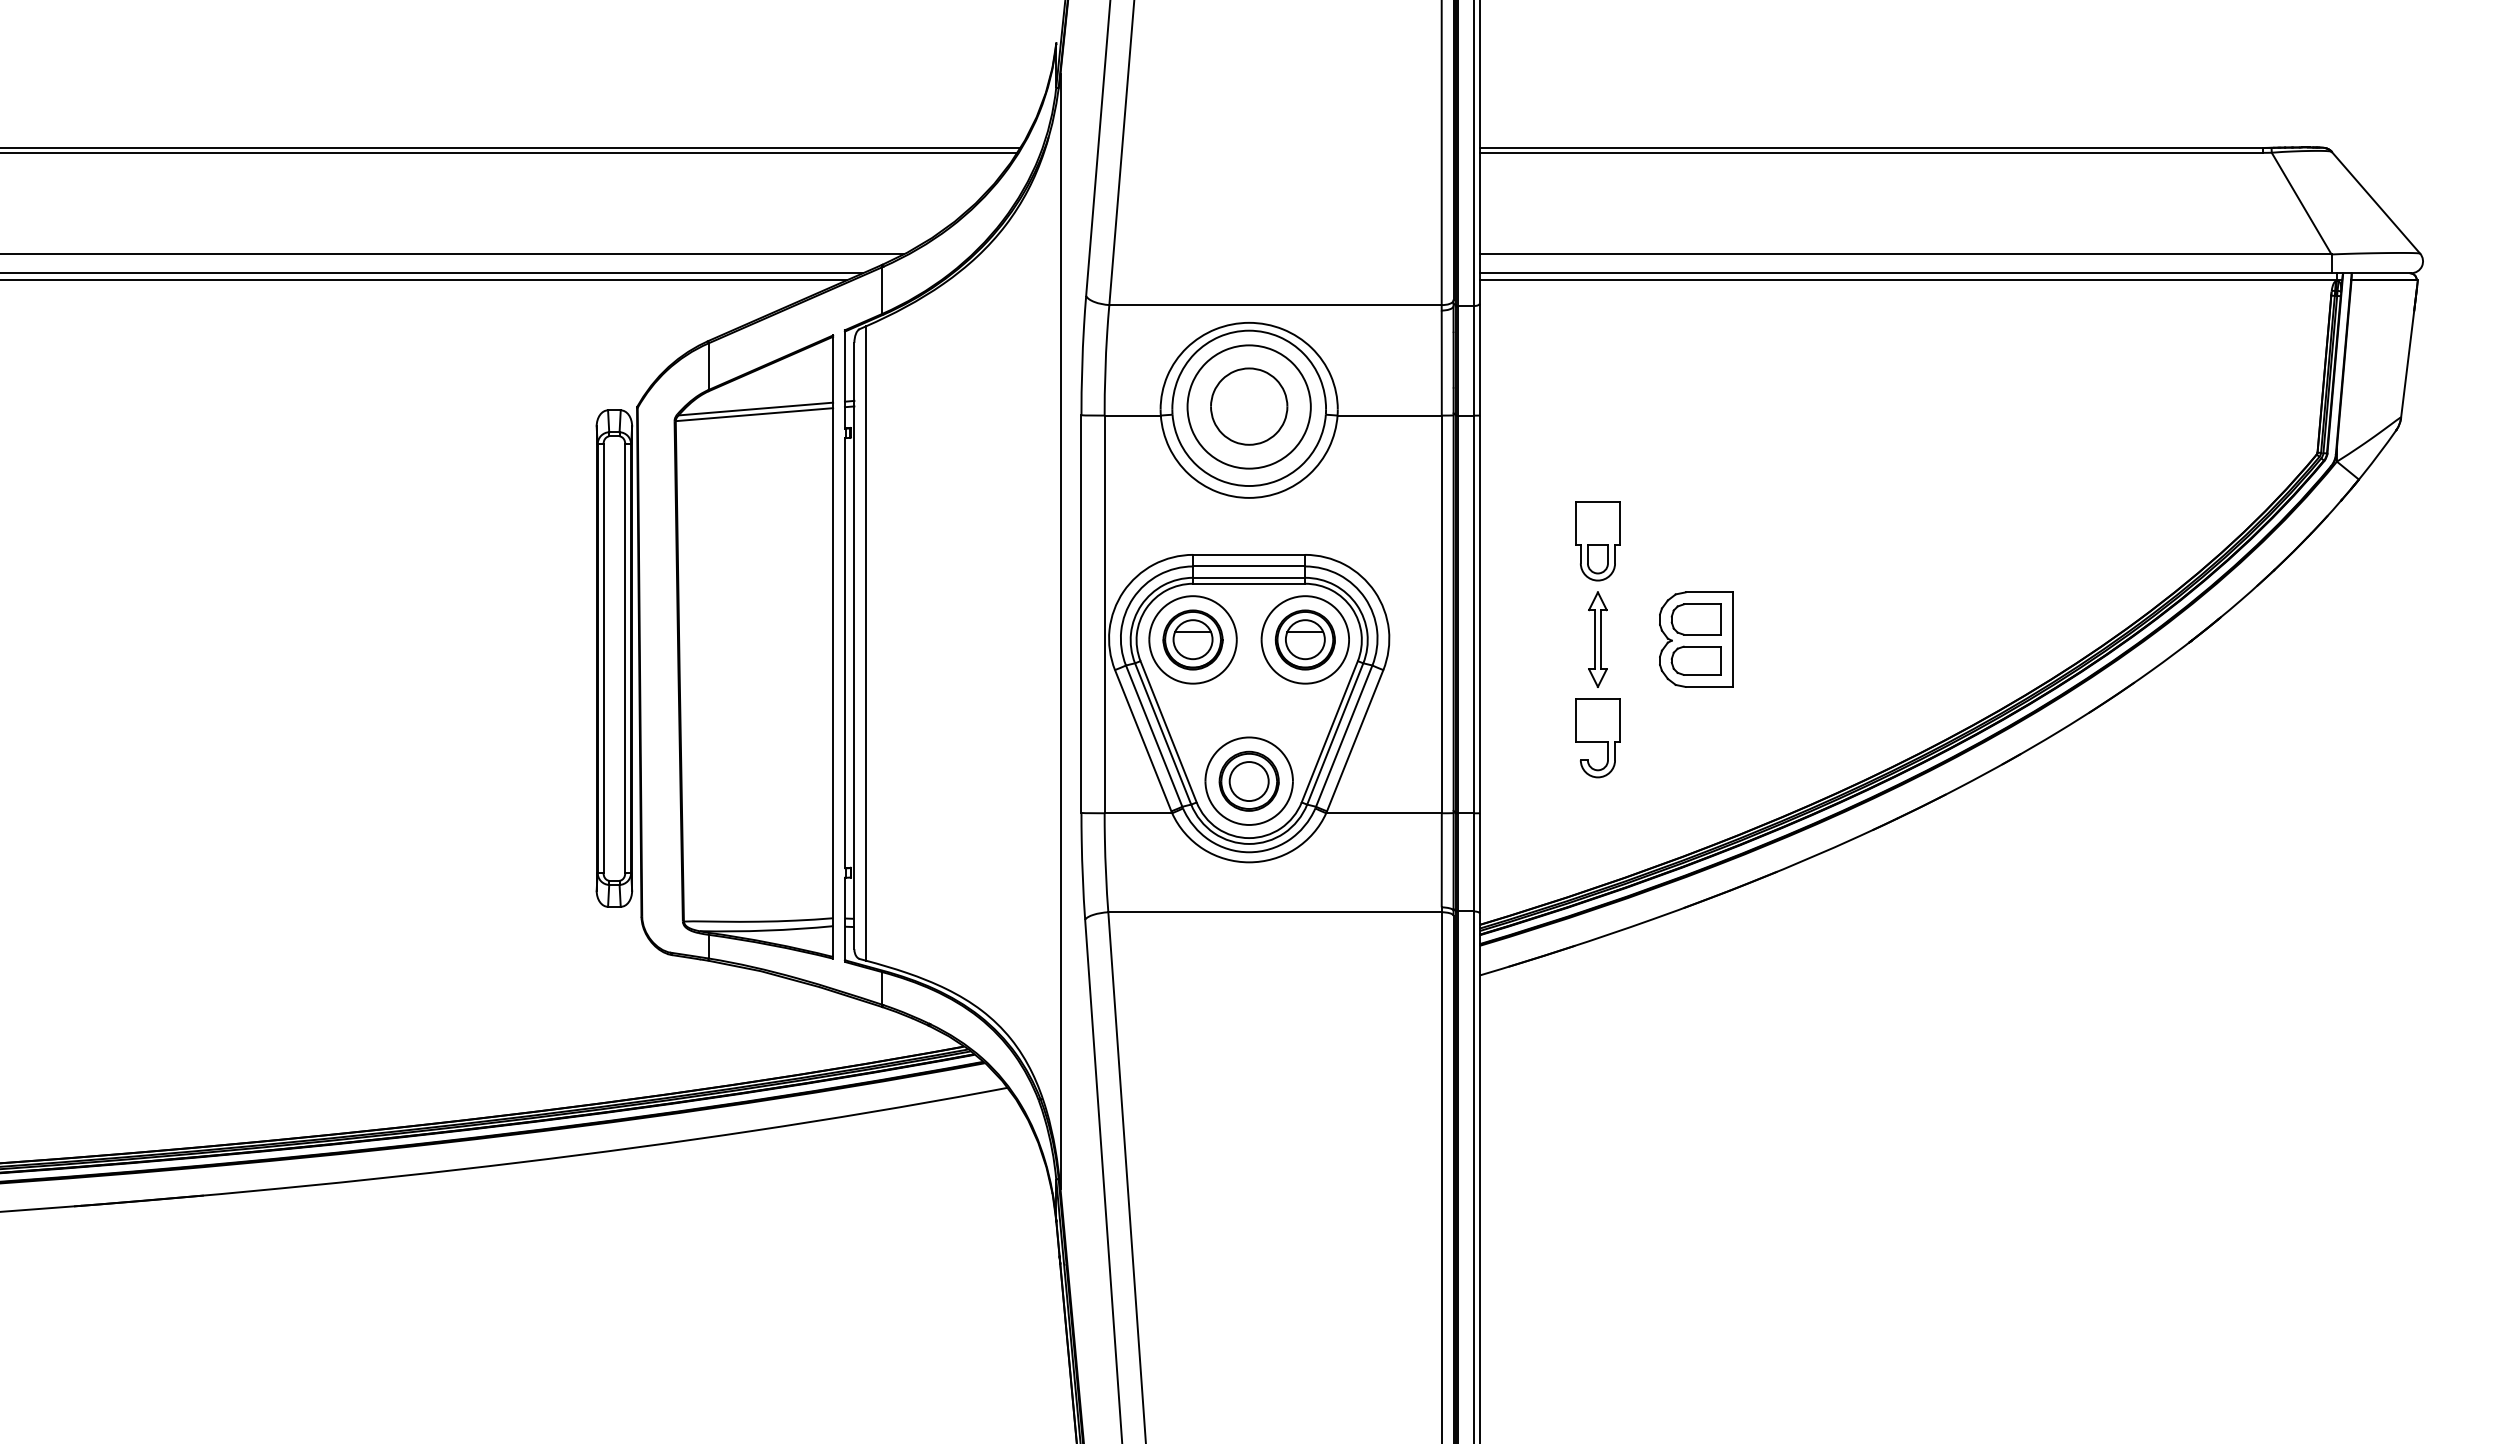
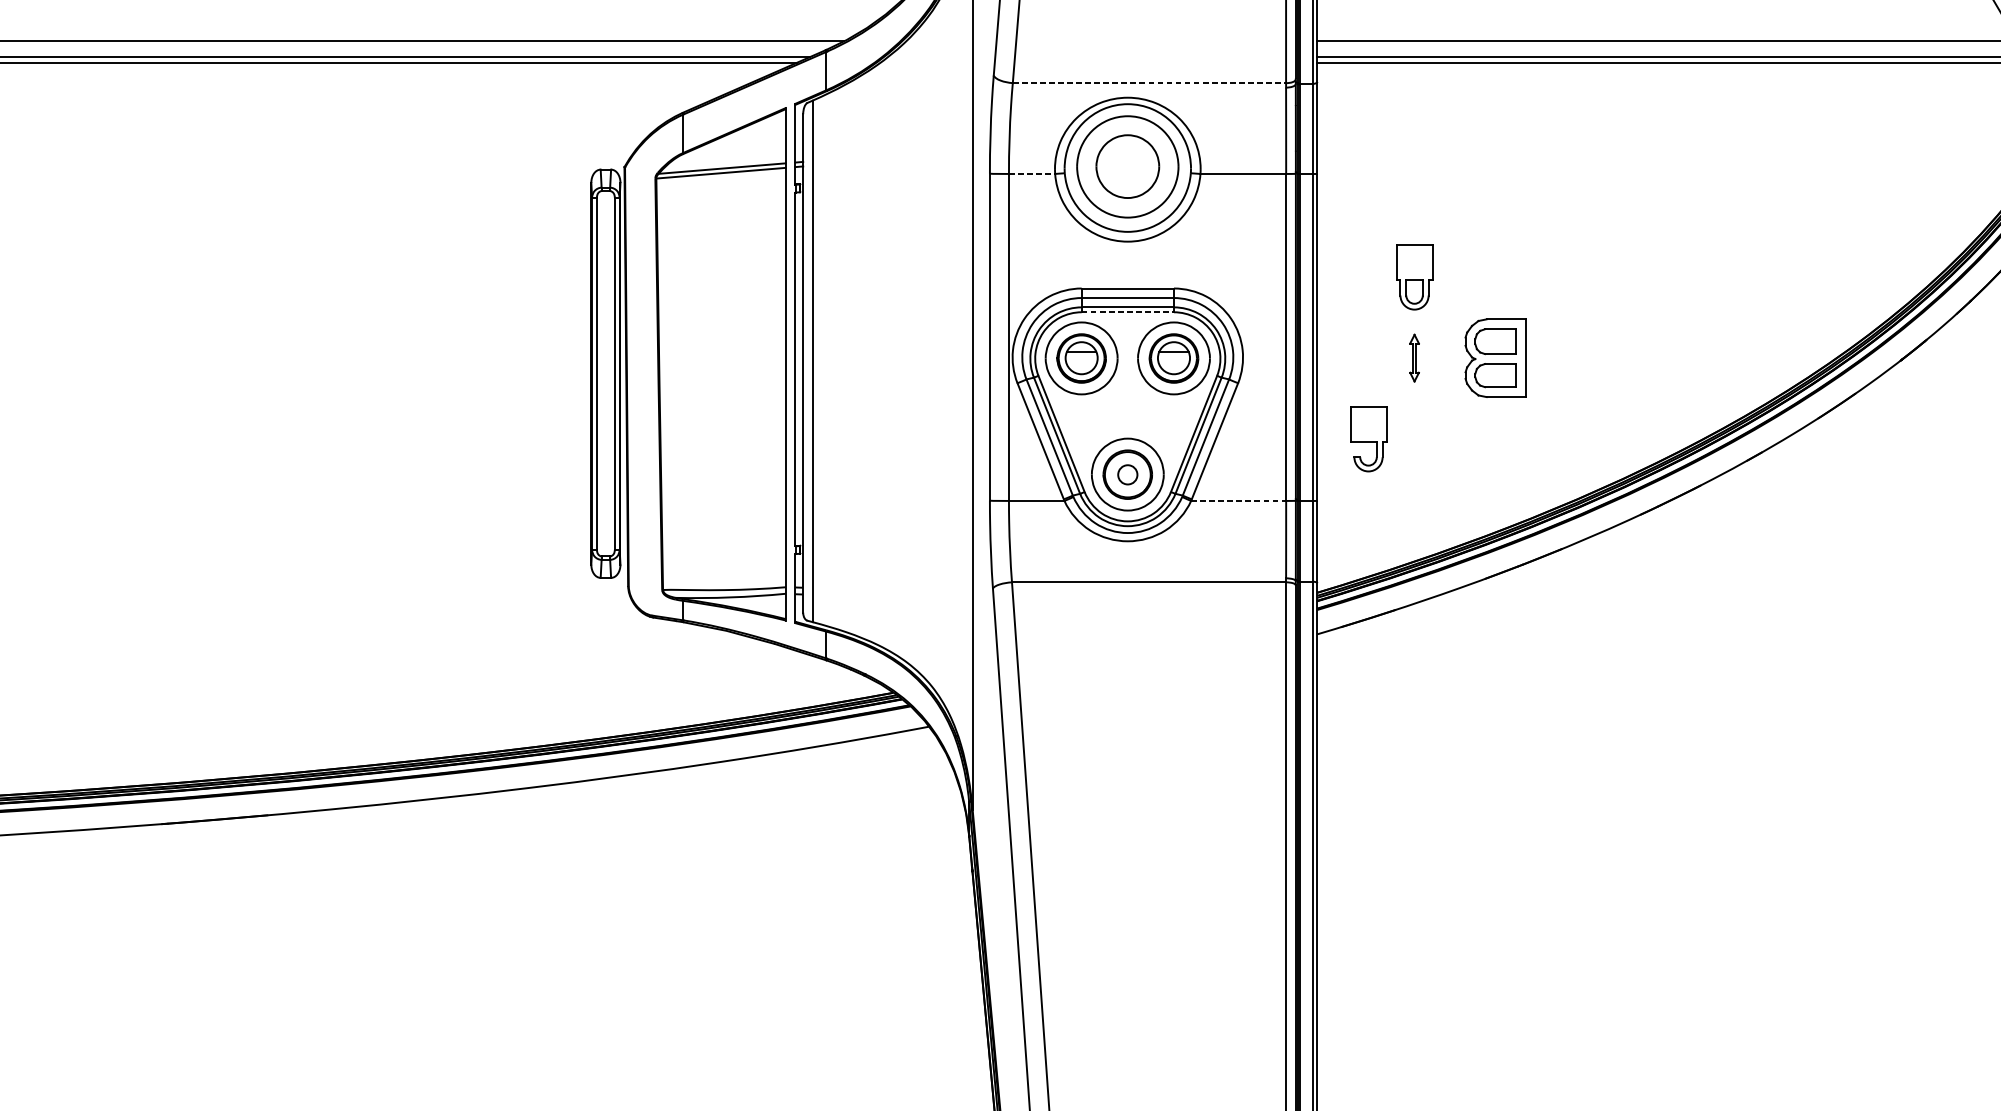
line: (1276, 305) -> (1150, 83), solid -> dashed
line: (1133, 415) -> (1032, 173), solid -> dashed
line: (1249, 583) -> (1128, 312), solid -> dashed
part: (1597, 639) -> (1414, 358), size x0.6
part: (1597, 738) -> (1368, 439), moved
circle: (1248, 781) -> (1127, 474), size x0.6
line: (1384, 813) -> (1239, 501), solid -> dashed

